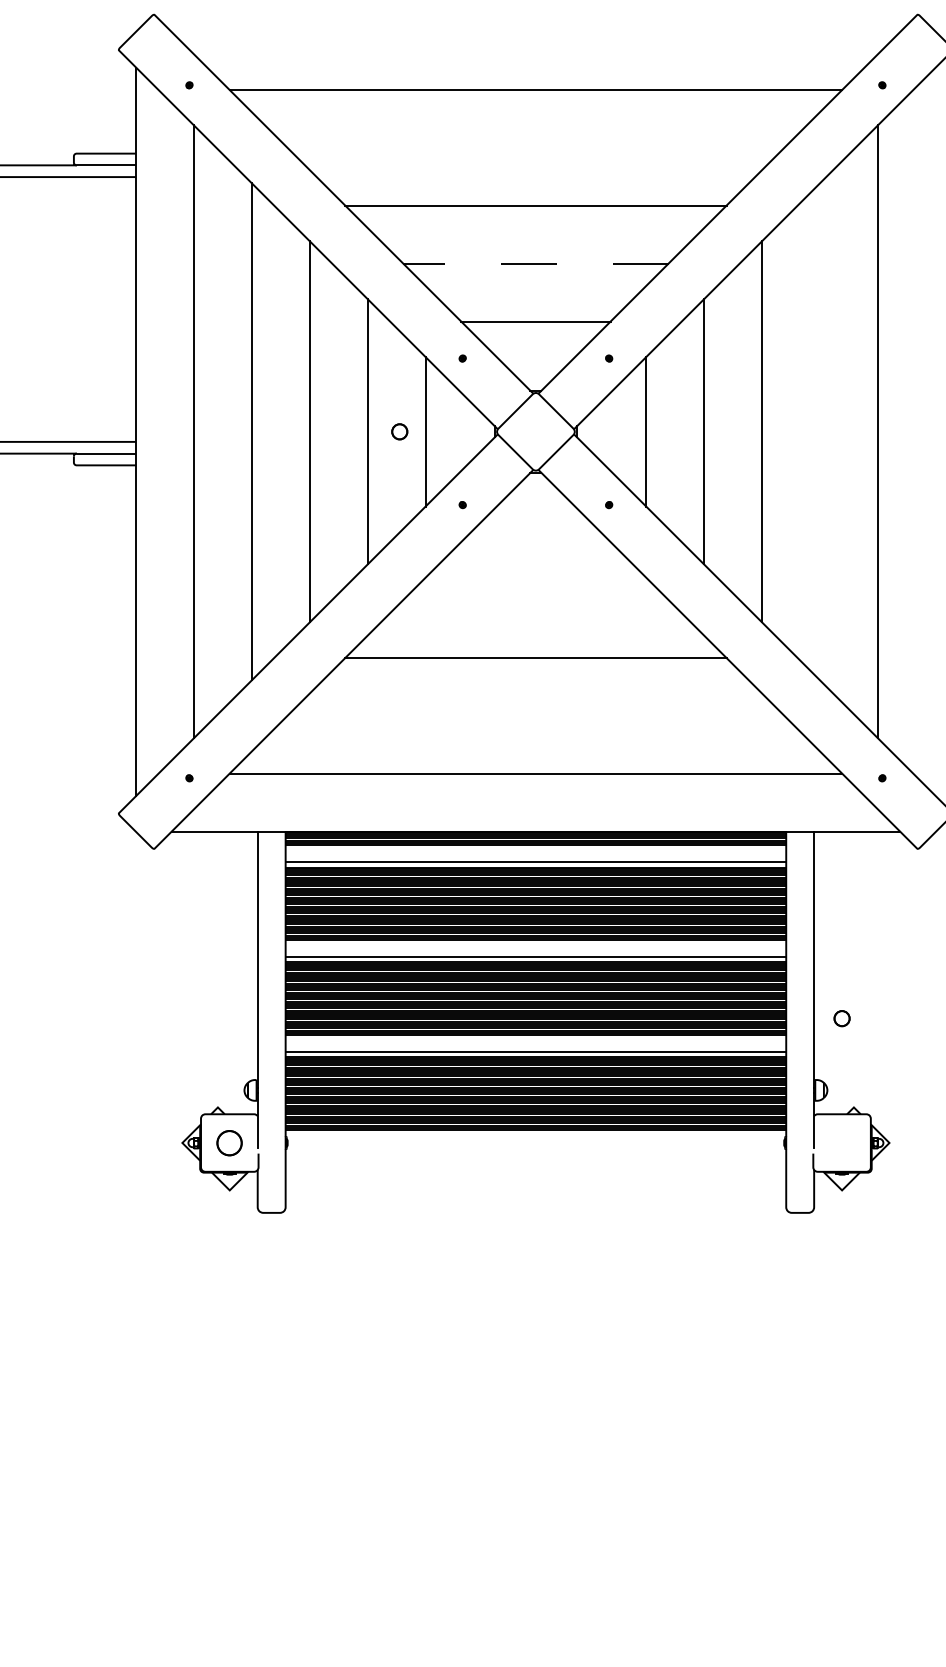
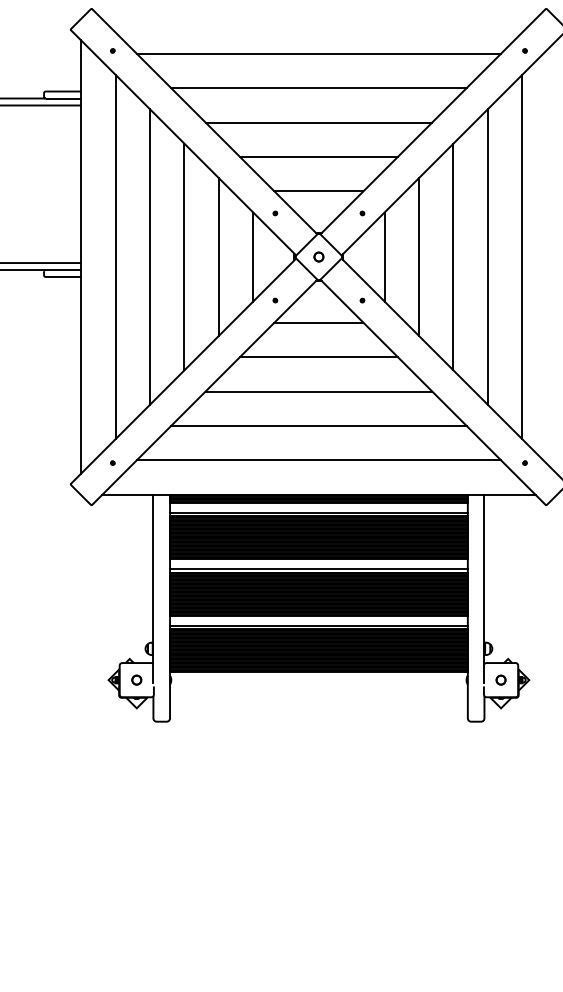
line: (535, 148) -> (318, 88), added
line: (535, 262) -> (318, 156), dashed -> solid
circle: (399, 430) -> (318, 256), moved
line: (819, 430) -> (487, 256), added
line: (535, 541) -> (318, 322), added
line: (535, 600) -> (318, 357), added
line: (535, 714) -> (318, 425), added
part: (841, 1017) -> (500, 679), moved
part: (229, 1141) -> (136, 679), size x0.62

